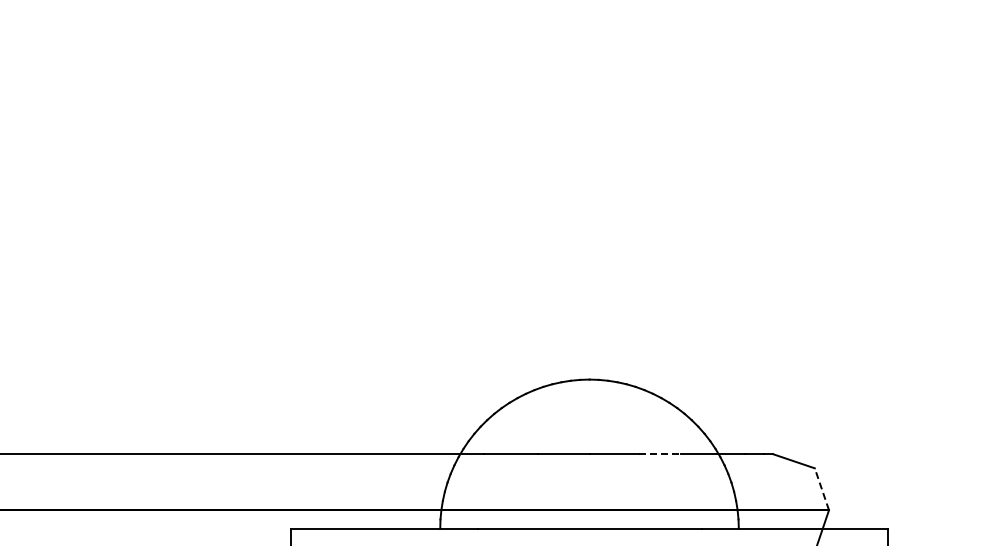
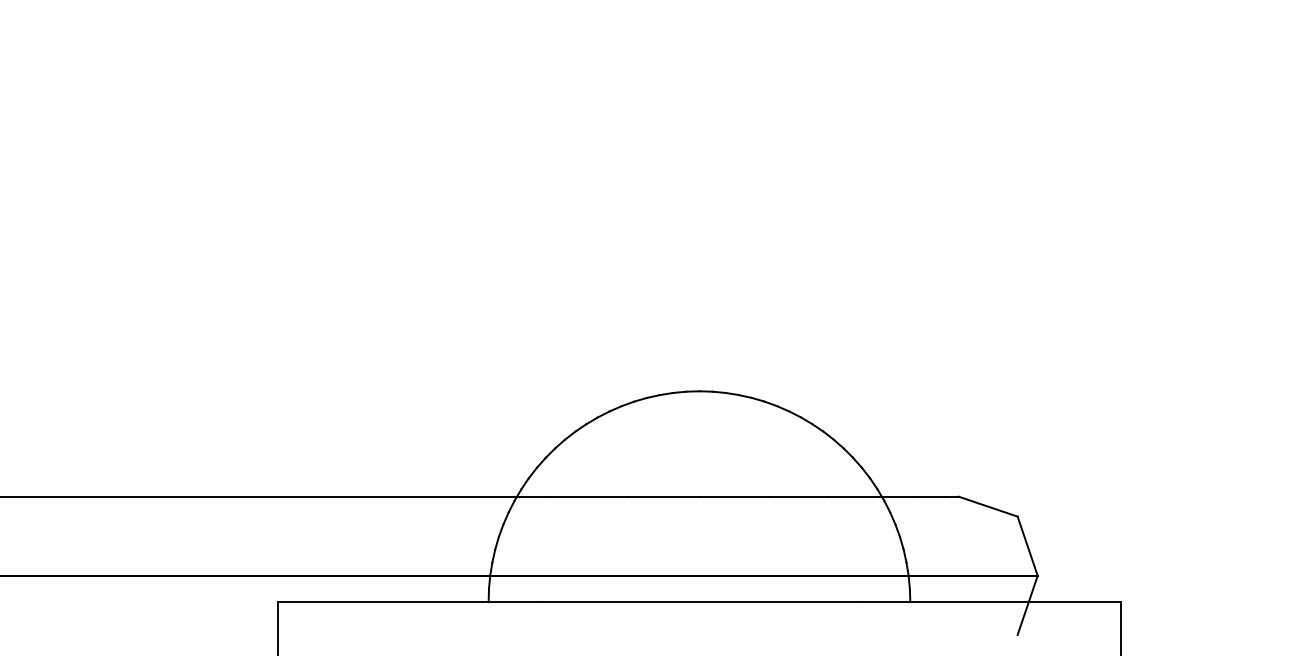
line: (660, 454) -> (799, 497), dashed -> solid
line: (821, 488) -> (1027, 545), dashed -> solid

